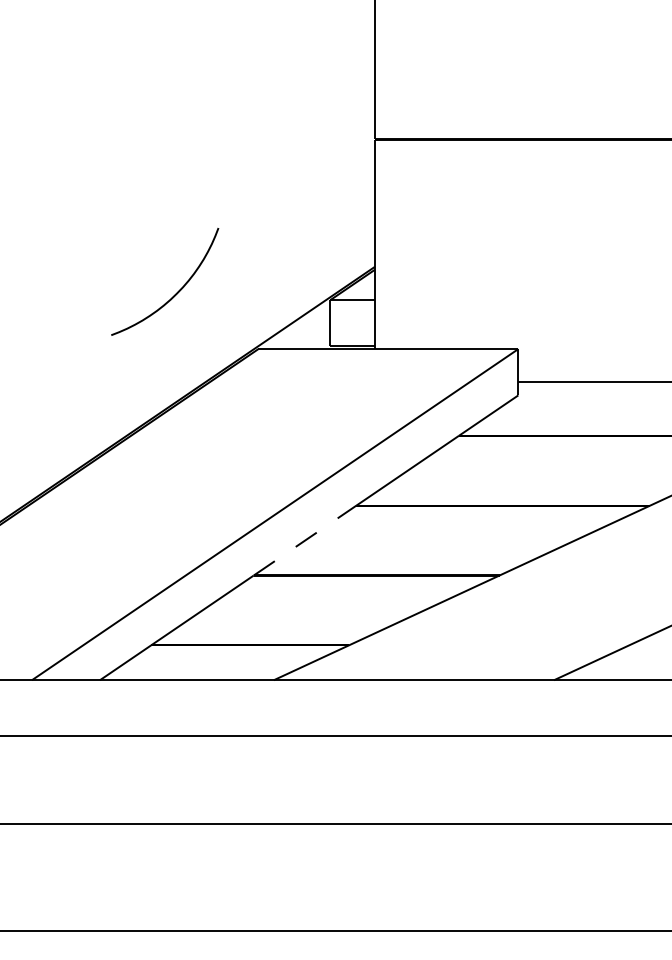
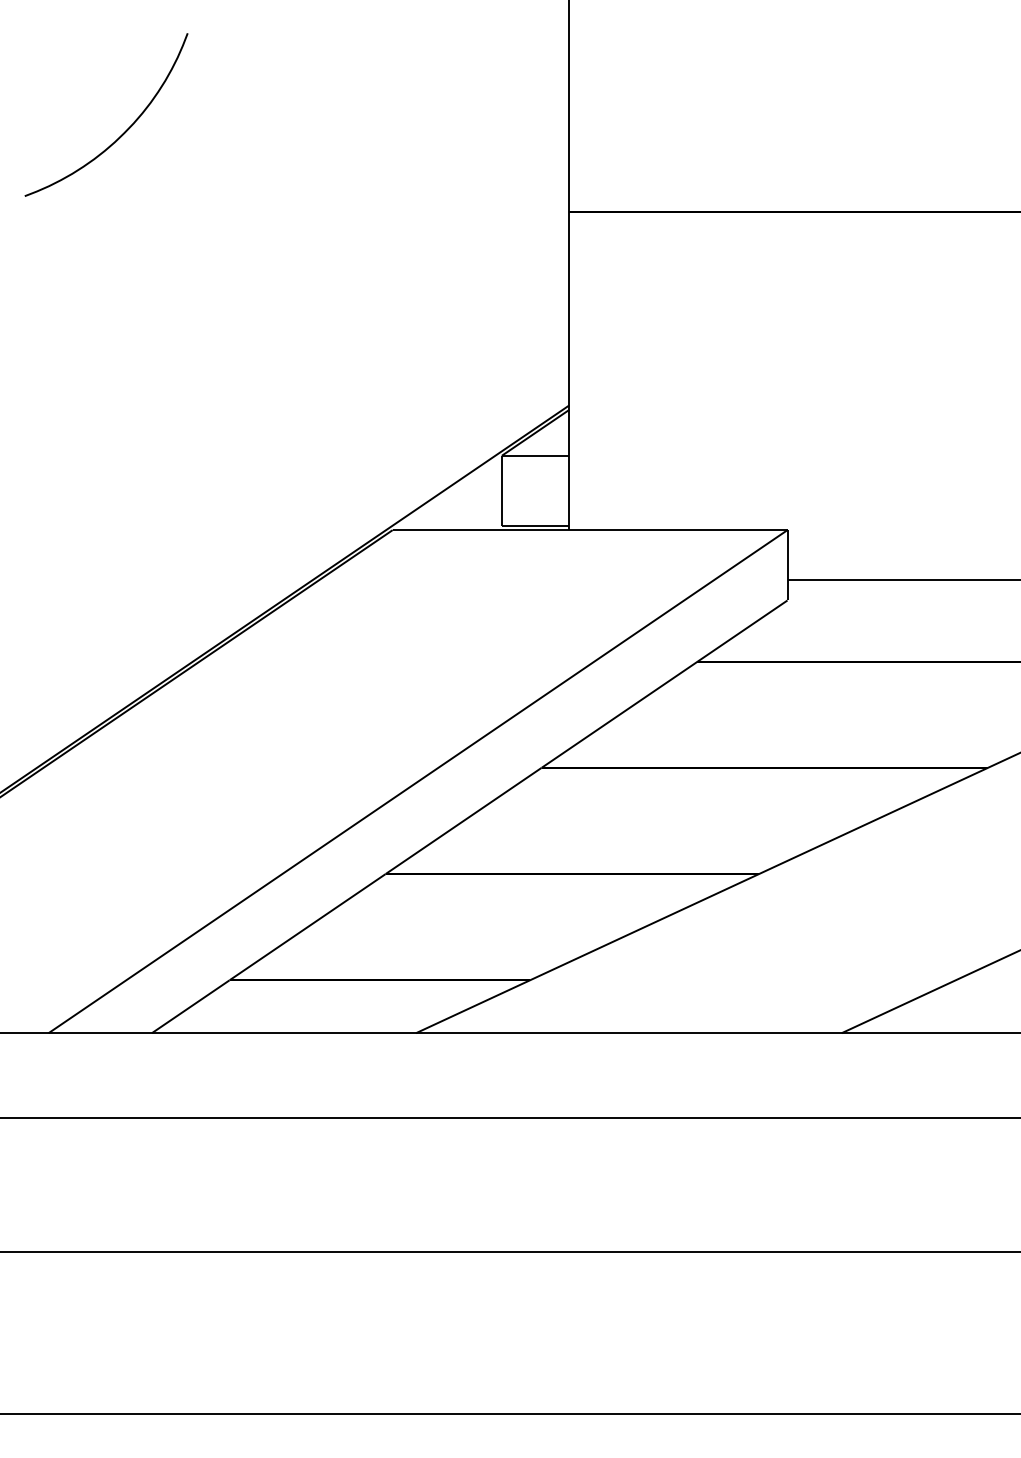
curve: (176, 292) -> (123, 131), moved
line: (305, 540) -> (464, 820), dashed -> solid

